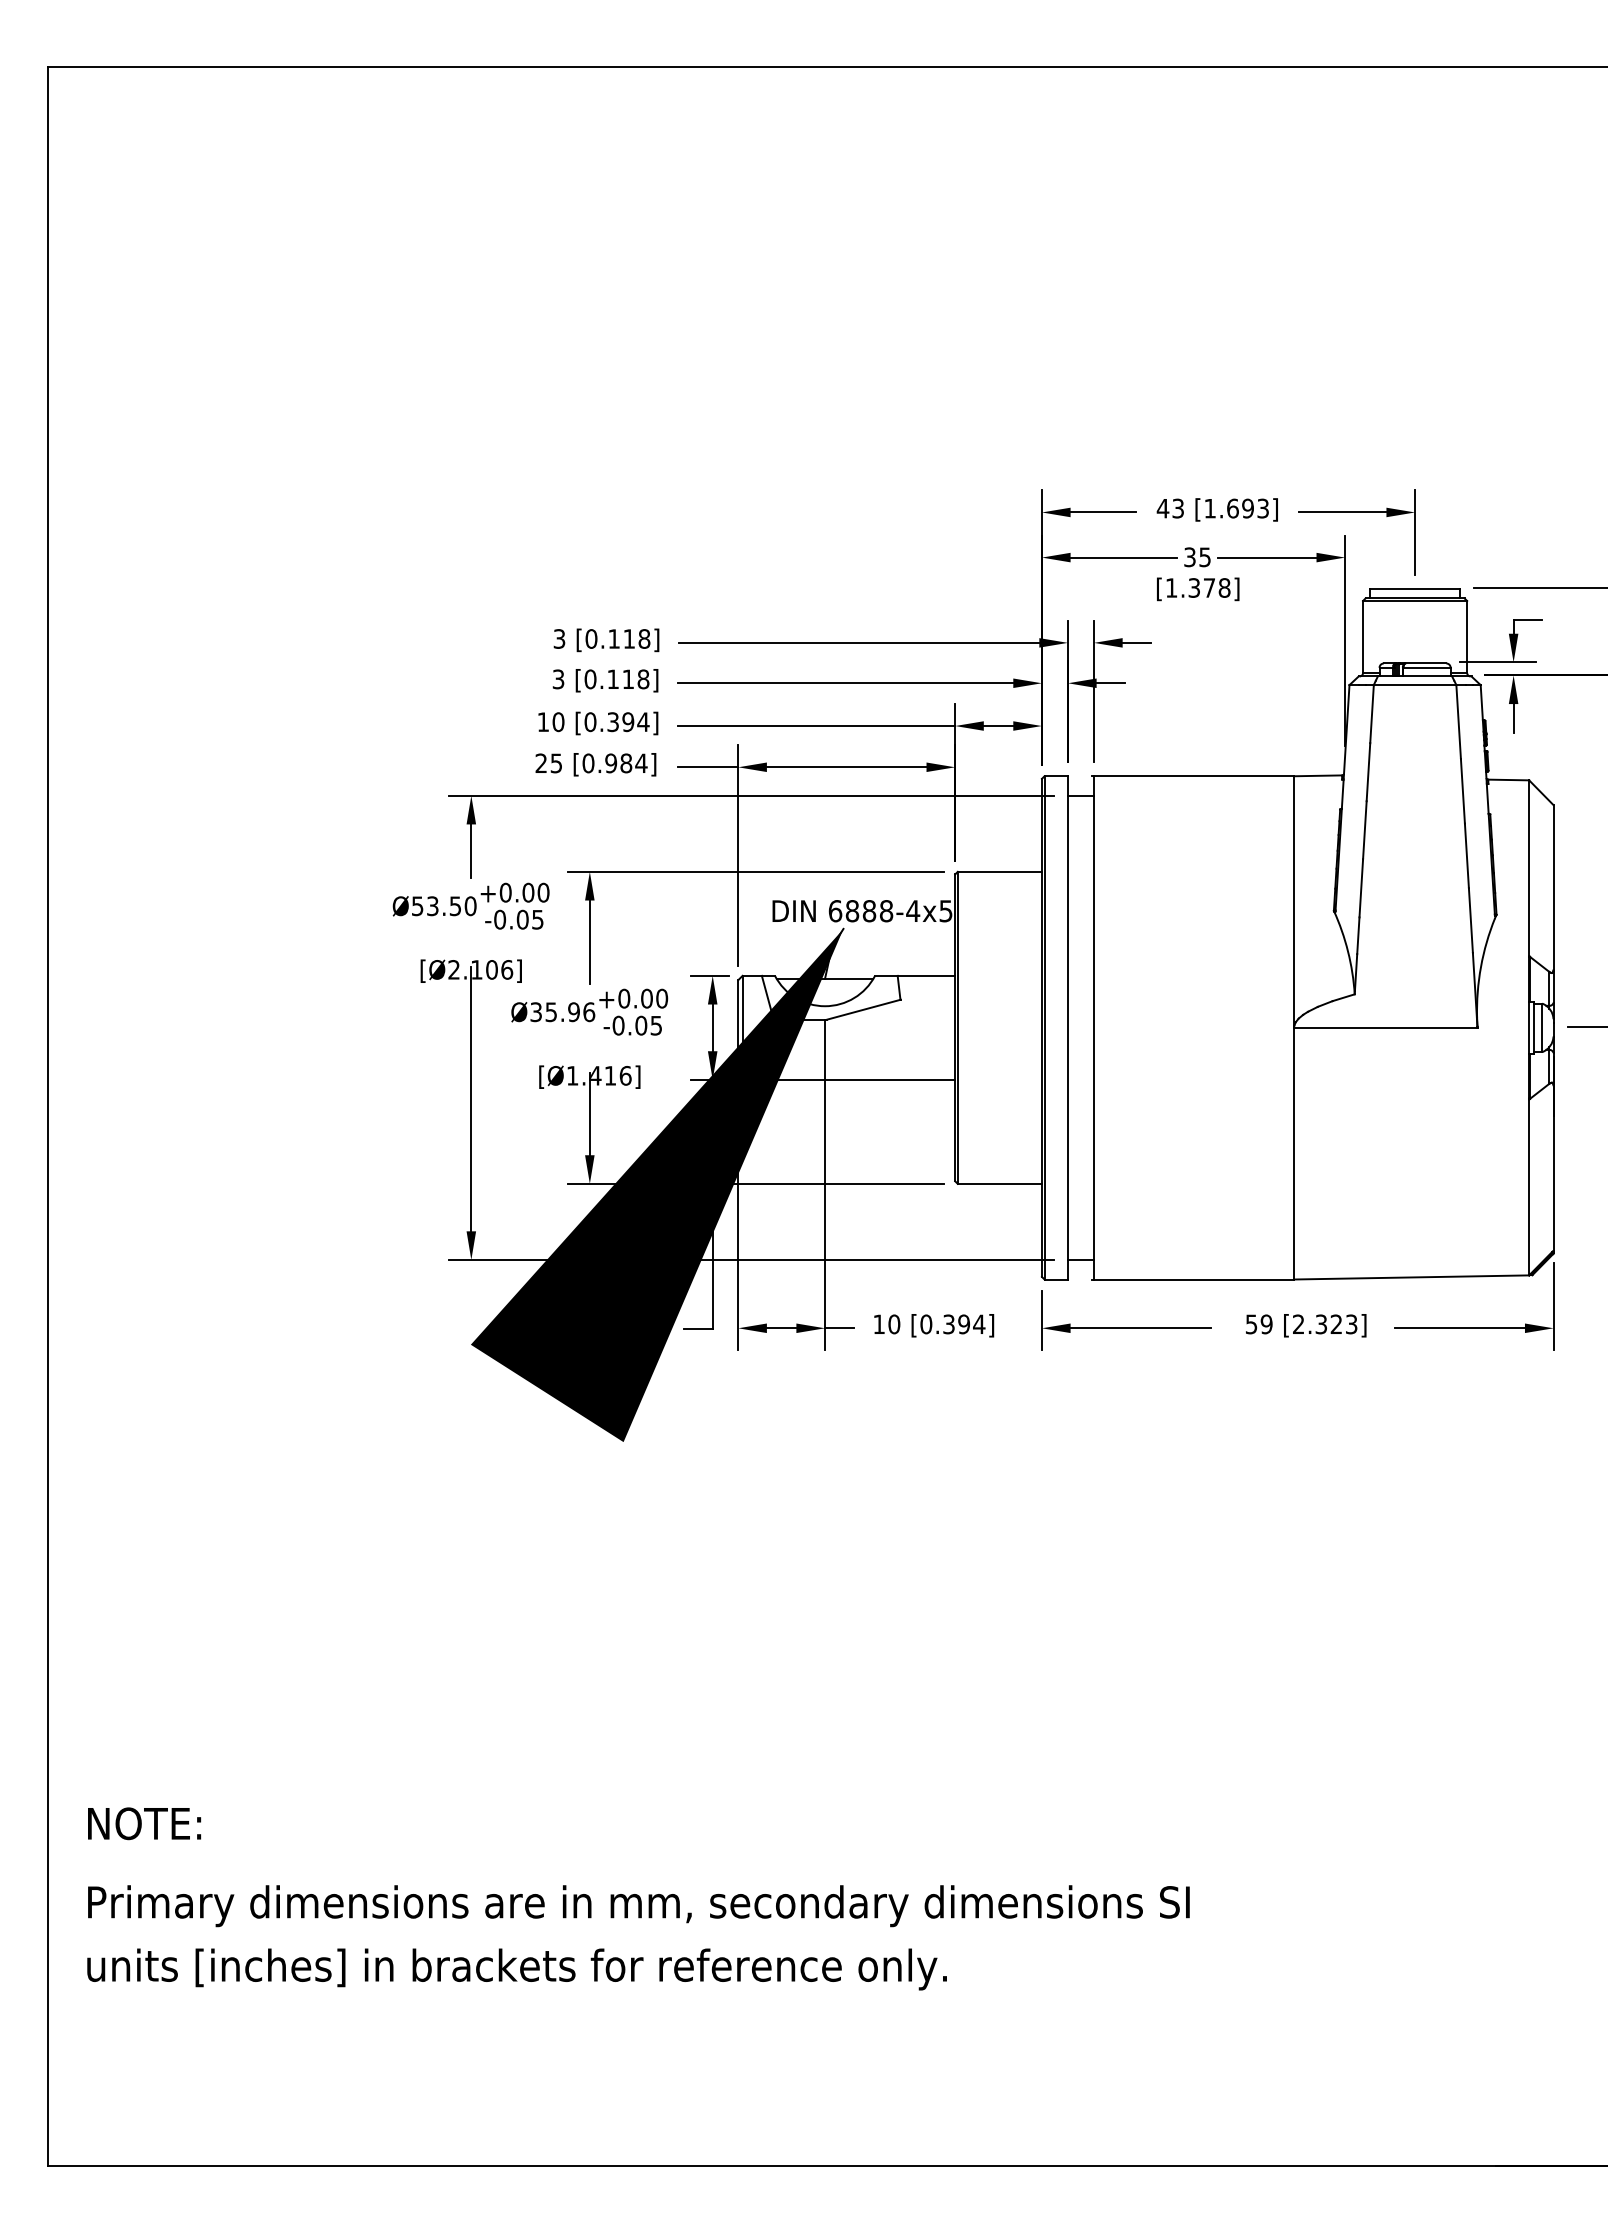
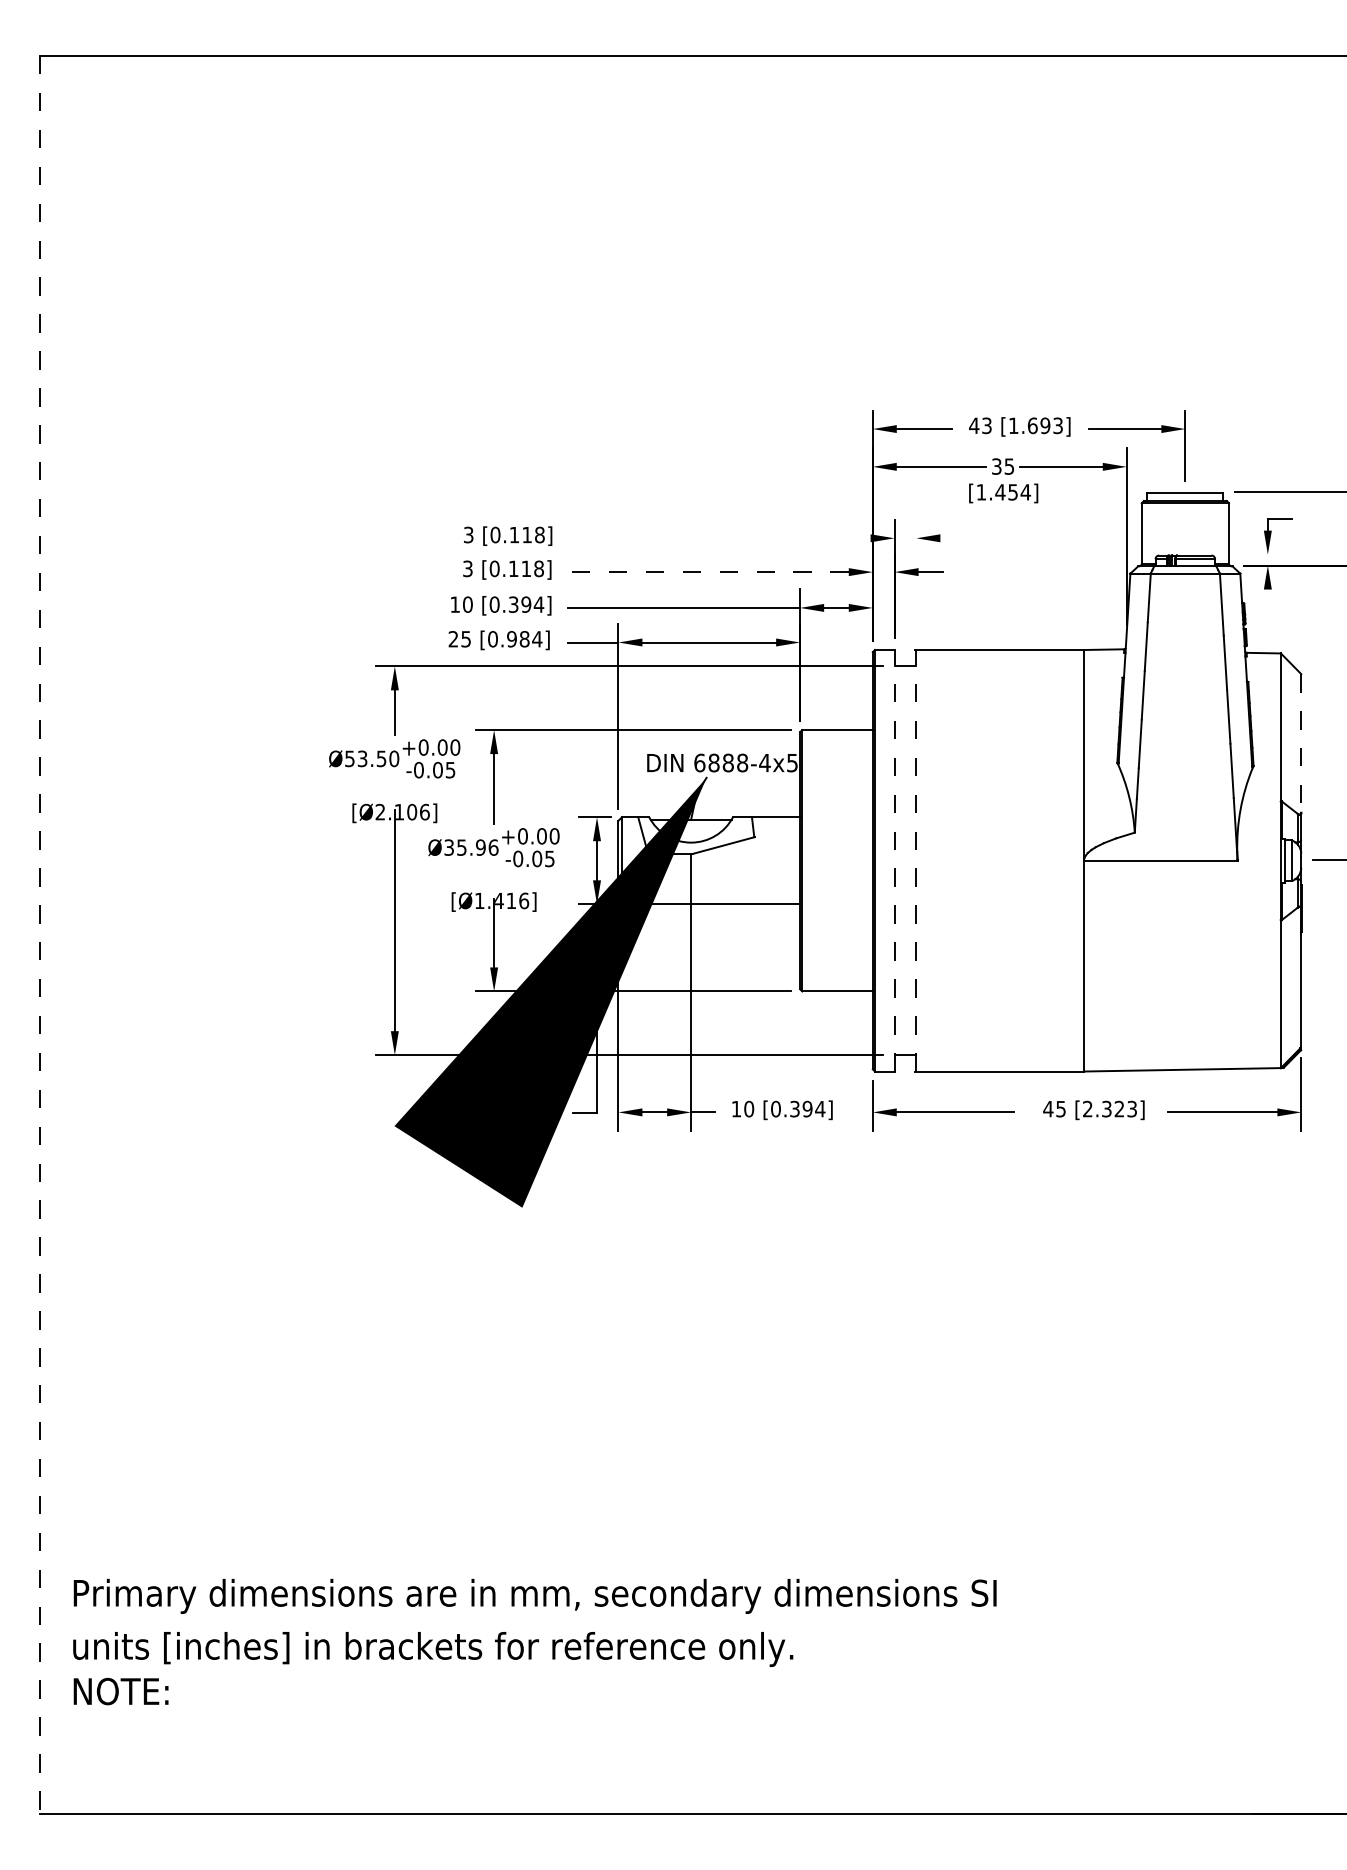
text: (1209, 587) -> (1013, 491), [1.378] -> [1.454]
line: (859, 642) -> (719, 537), removed
line: (1136, 642) -> (952, 537), removed
line: (1497, 662) -> (1254, 554), removed
line: (845, 683) -> (708, 572), solid -> dashed
line: (1094, 691) -> (916, 579), removed
line: (1513, 718) -> (1267, 601), removed
line: (1553, 887) -> (1301, 743), solid -> dashed
line: (1067, 1027) -> (894, 860), solid -> dashed
line: (1094, 1027) -> (916, 860), solid -> dashed
line: (48, 1116) -> (40, 935), solid -> dashed
text: (1258, 1324) -> (1054, 1109), 59 -> 45
text: (144, 1823) -> (121, 1691), moved

